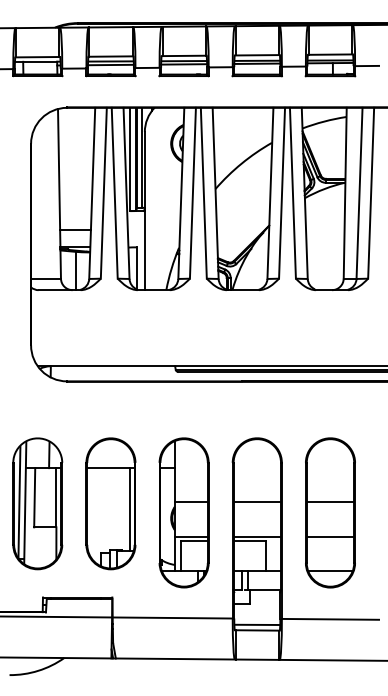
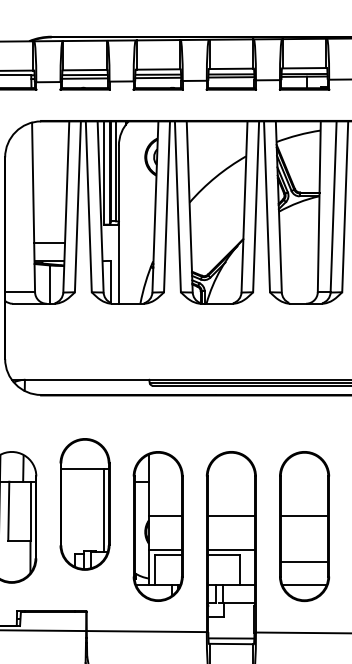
part: (110, 503) -> (84, 504), moved
line: (330, 536) -> (304, 562), moved

